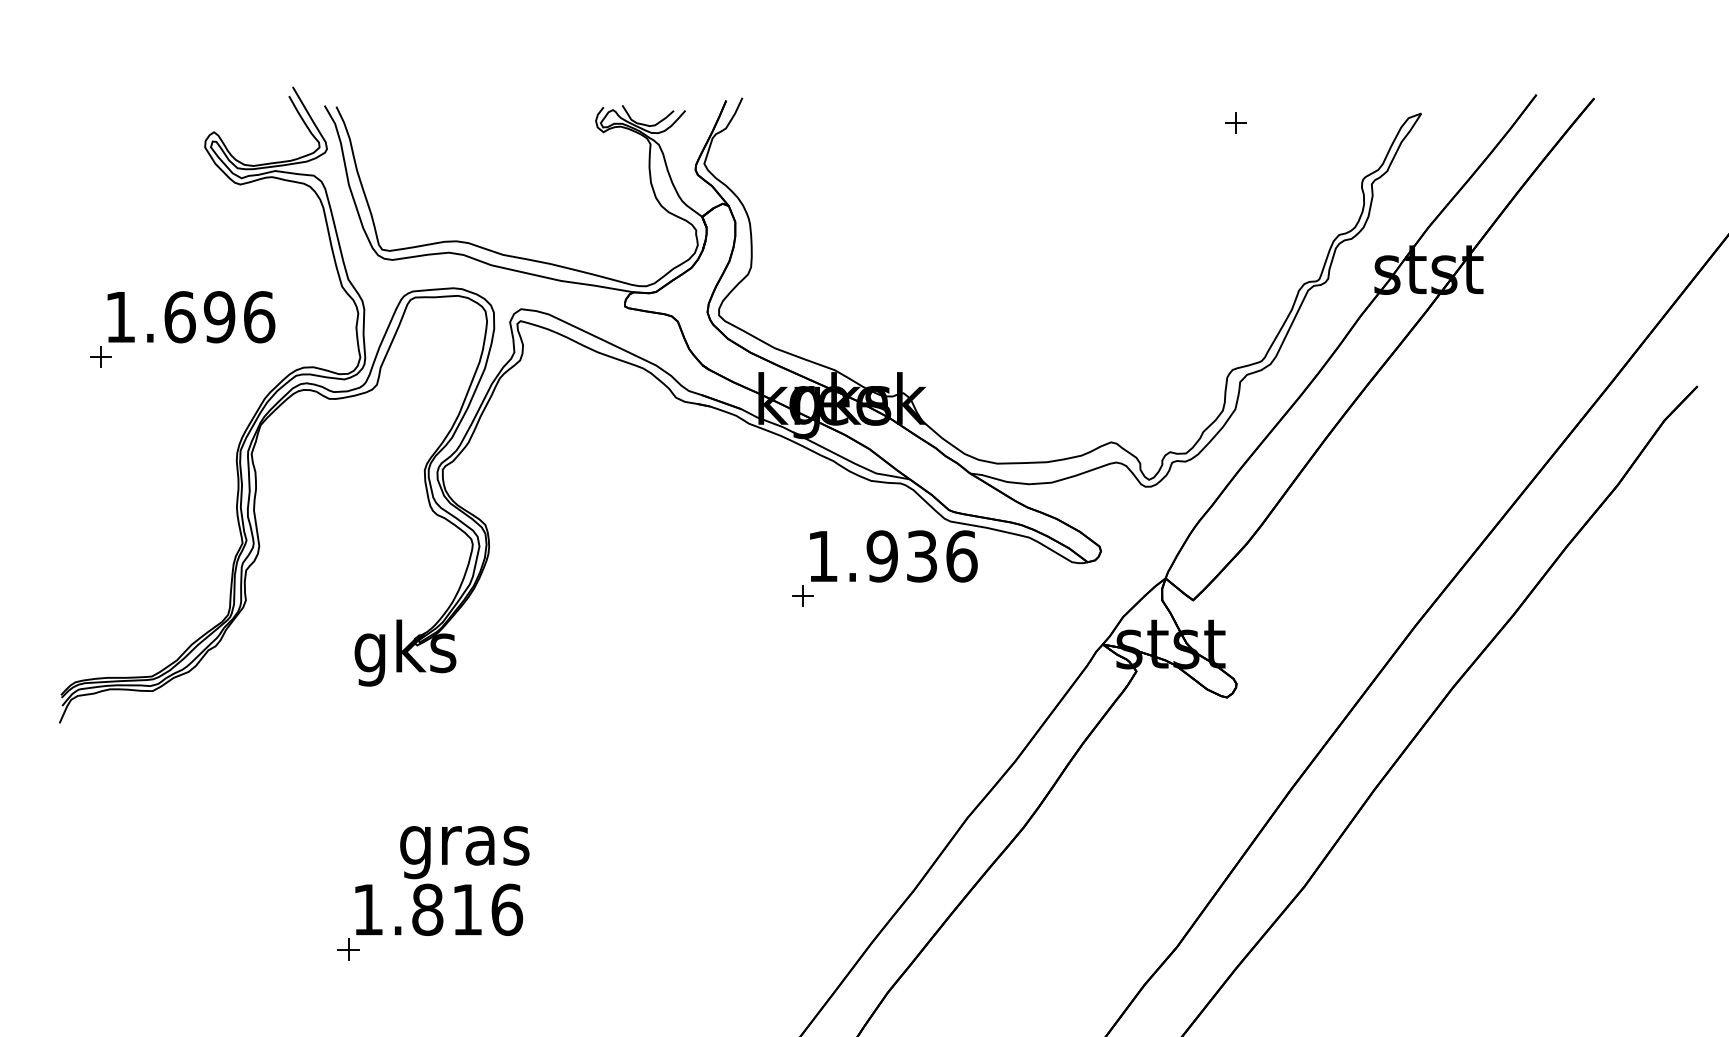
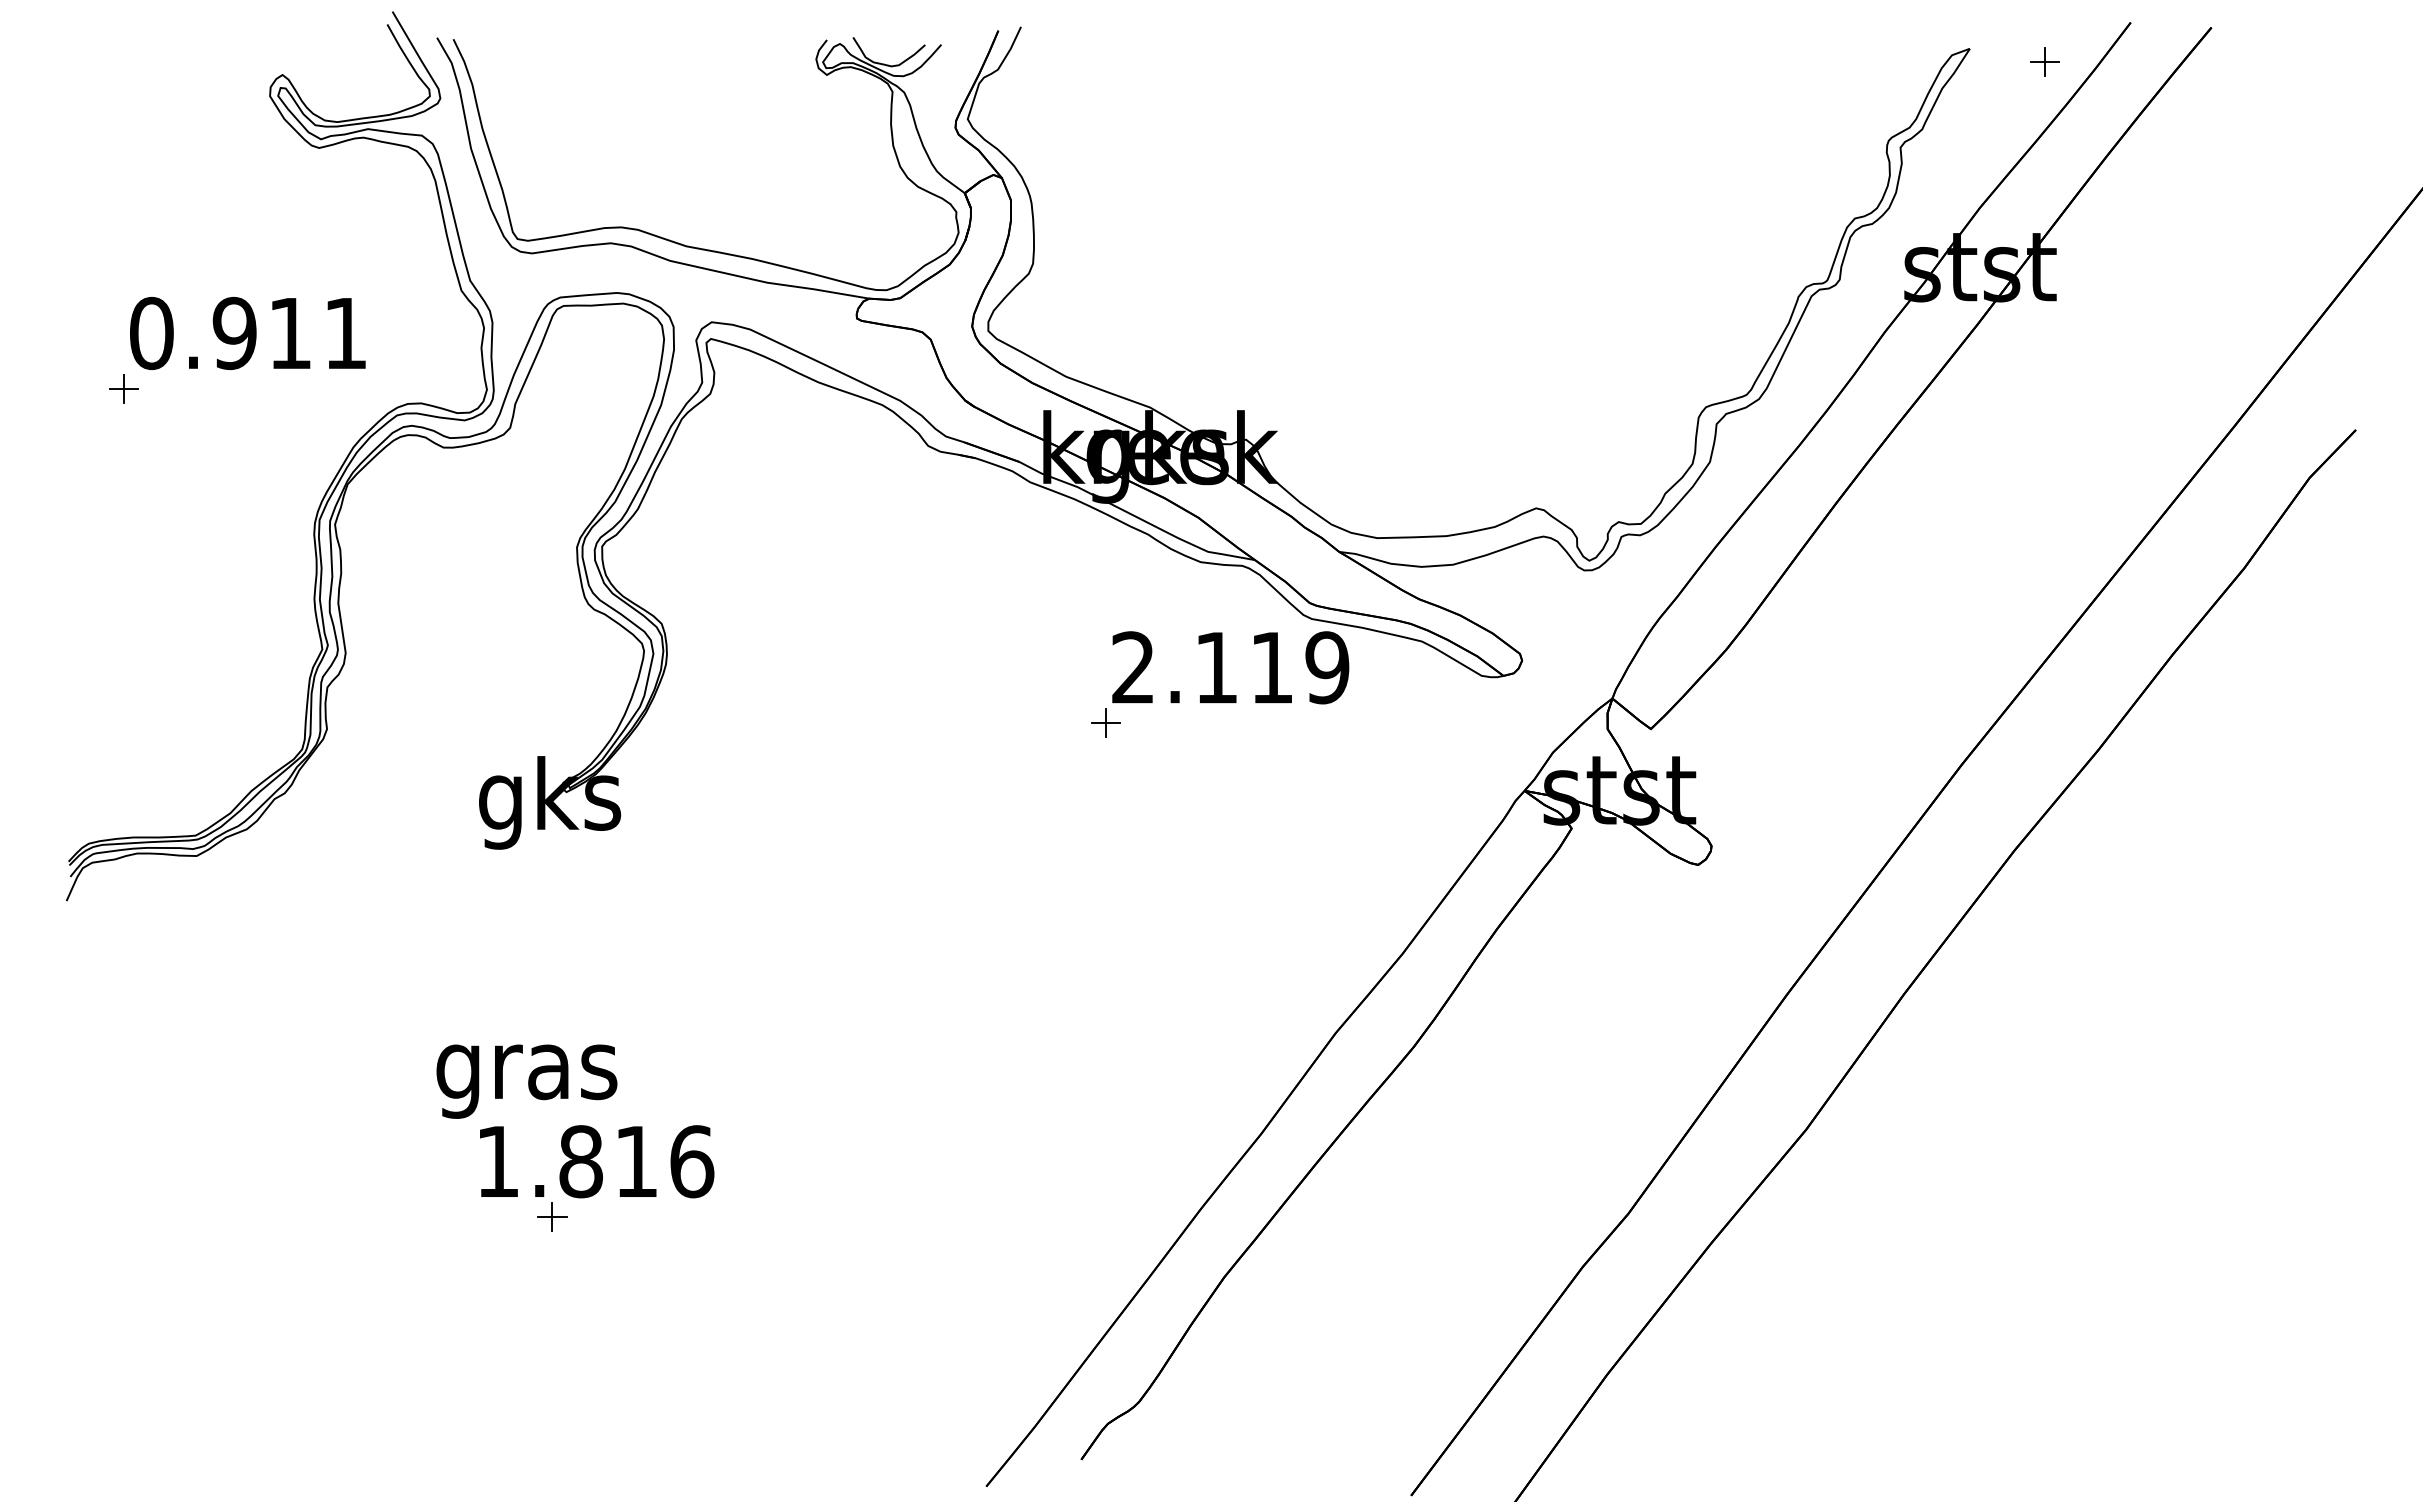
part: (1235, 122) -> (2044, 61), moved
text: (190, 317) -> (249, 333), 1.696 -> 0.911
text: (892, 556) -> (1230, 667), 1.936 -> 2.119
text: (464, 852) -> (526, 1081), moved
part: (348, 949) -> (552, 1216), moved

